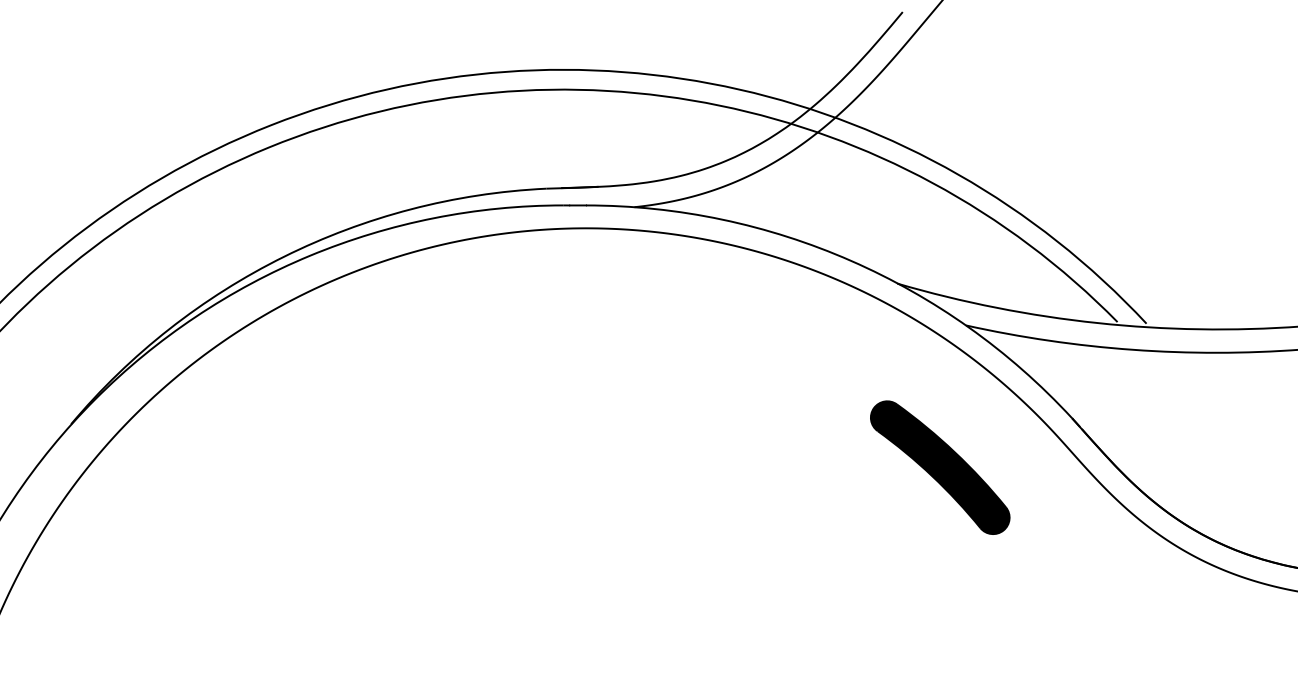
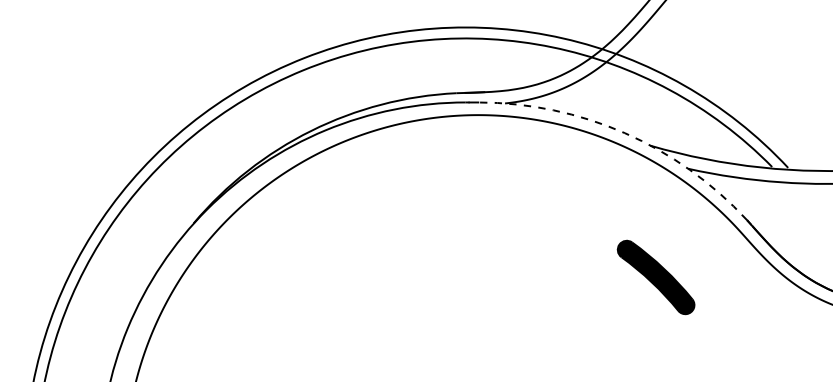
arc: (850, 261) -> (624, 133), solid -> dashed
part: (939, 465) -> (655, 276), moved

